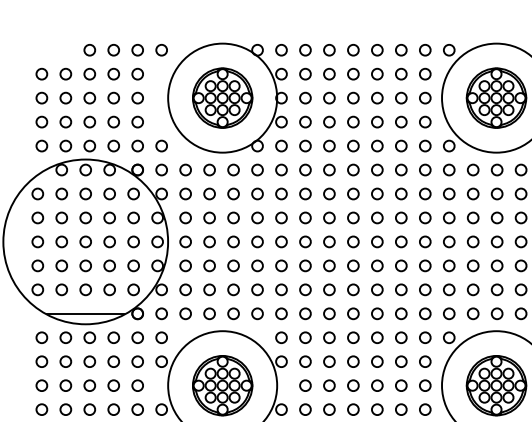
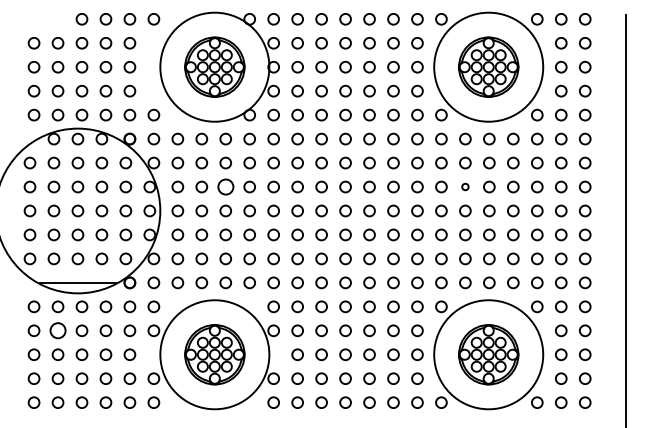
circle: (233, 217) -> (225, 186), size x1.4
circle: (473, 217) -> (465, 186), size x0.6
circle: (65, 361) -> (57, 330), size x1.4

